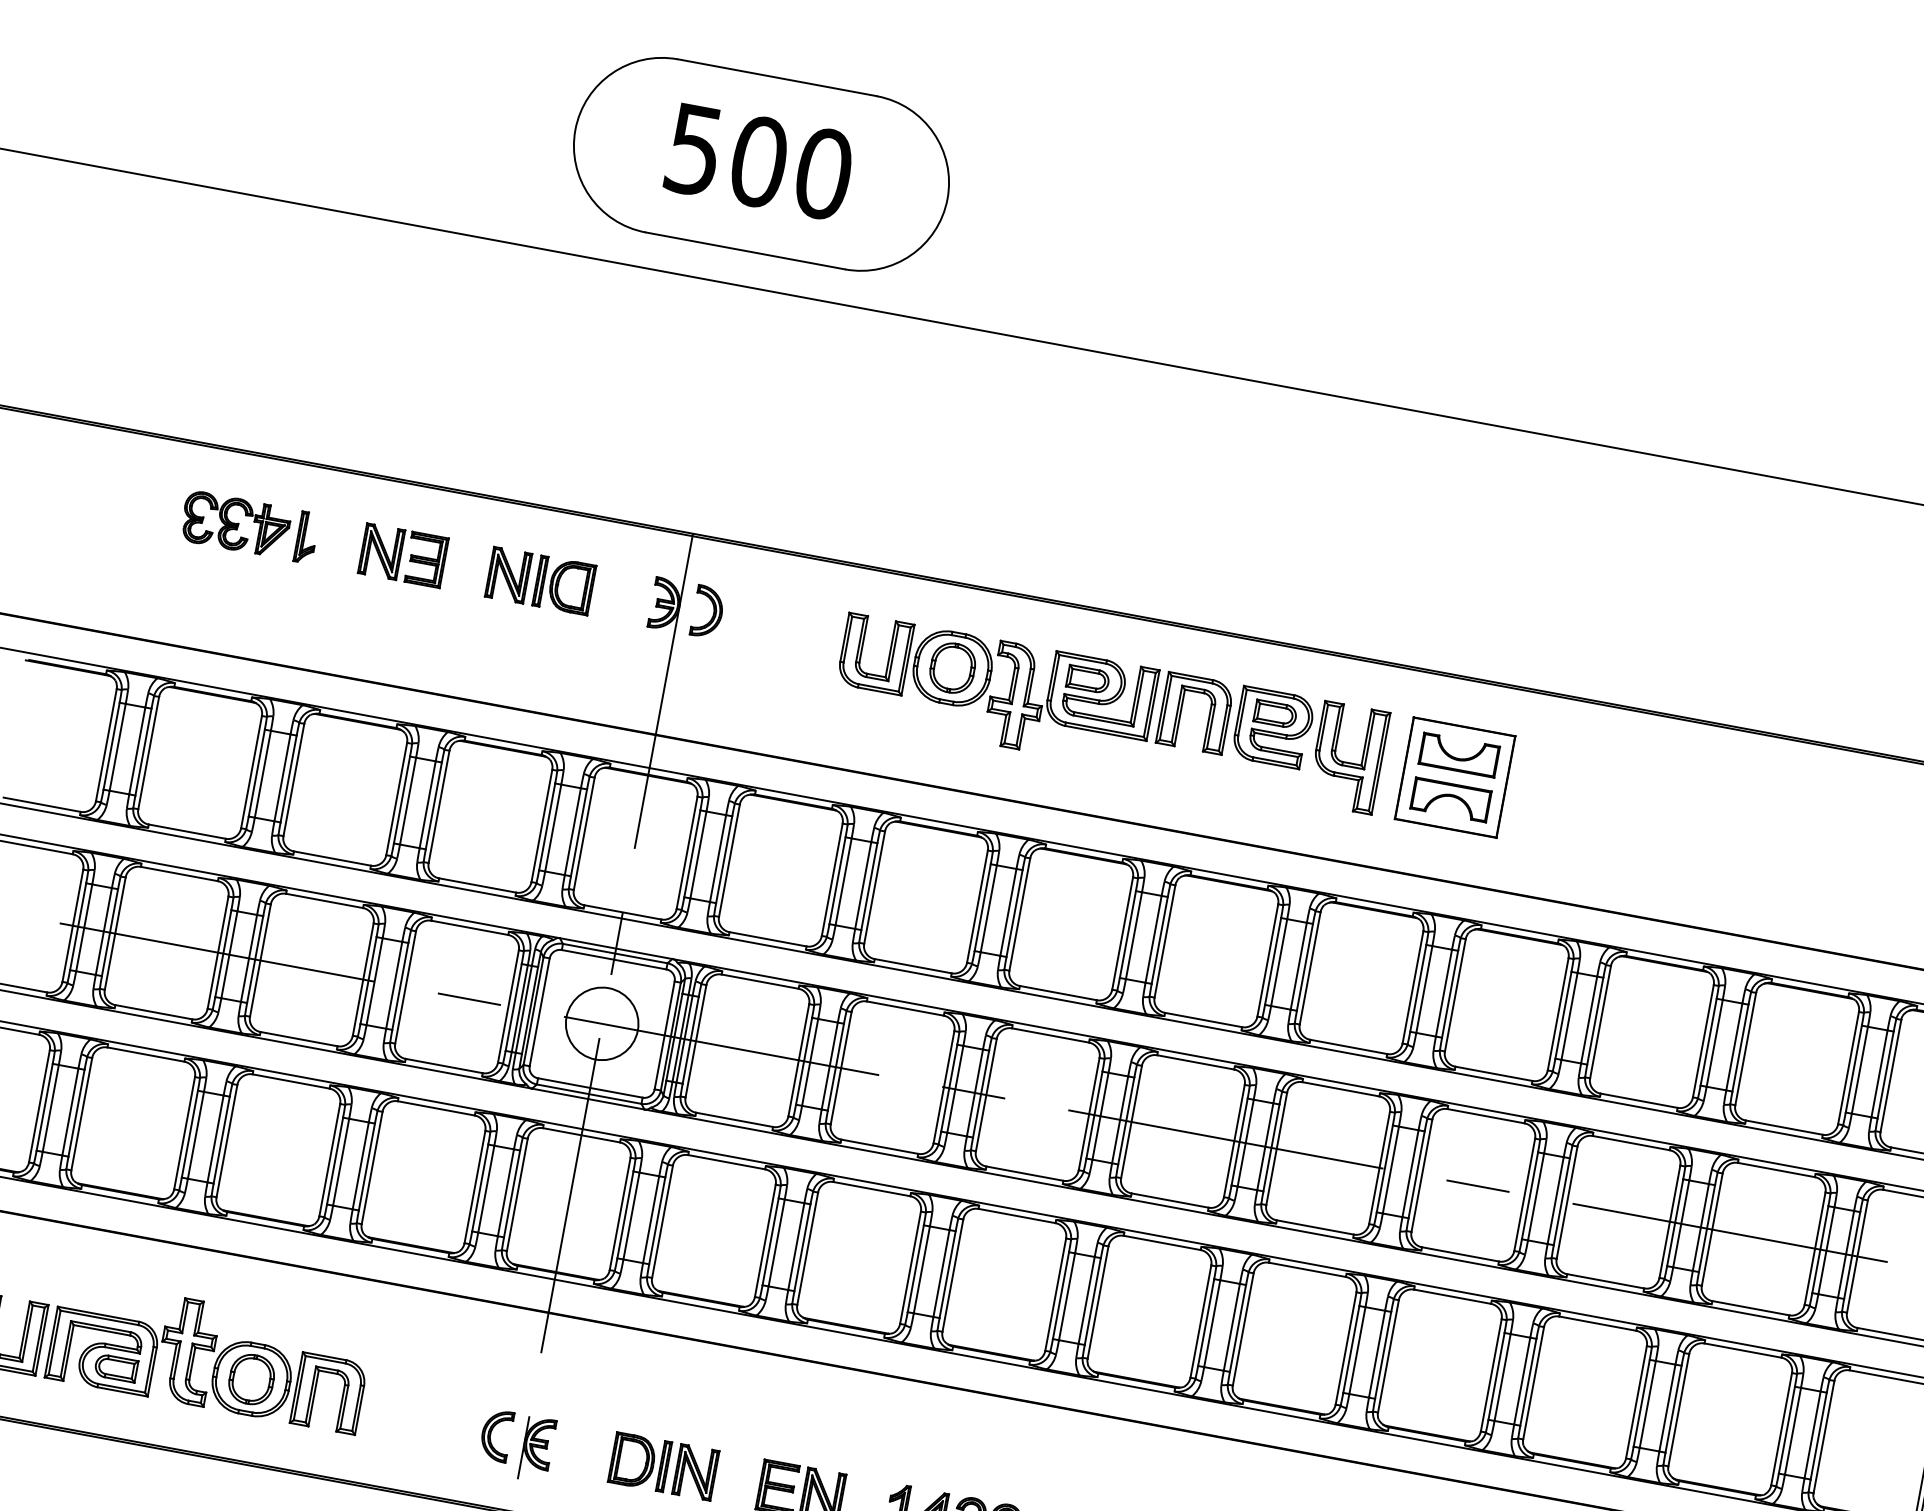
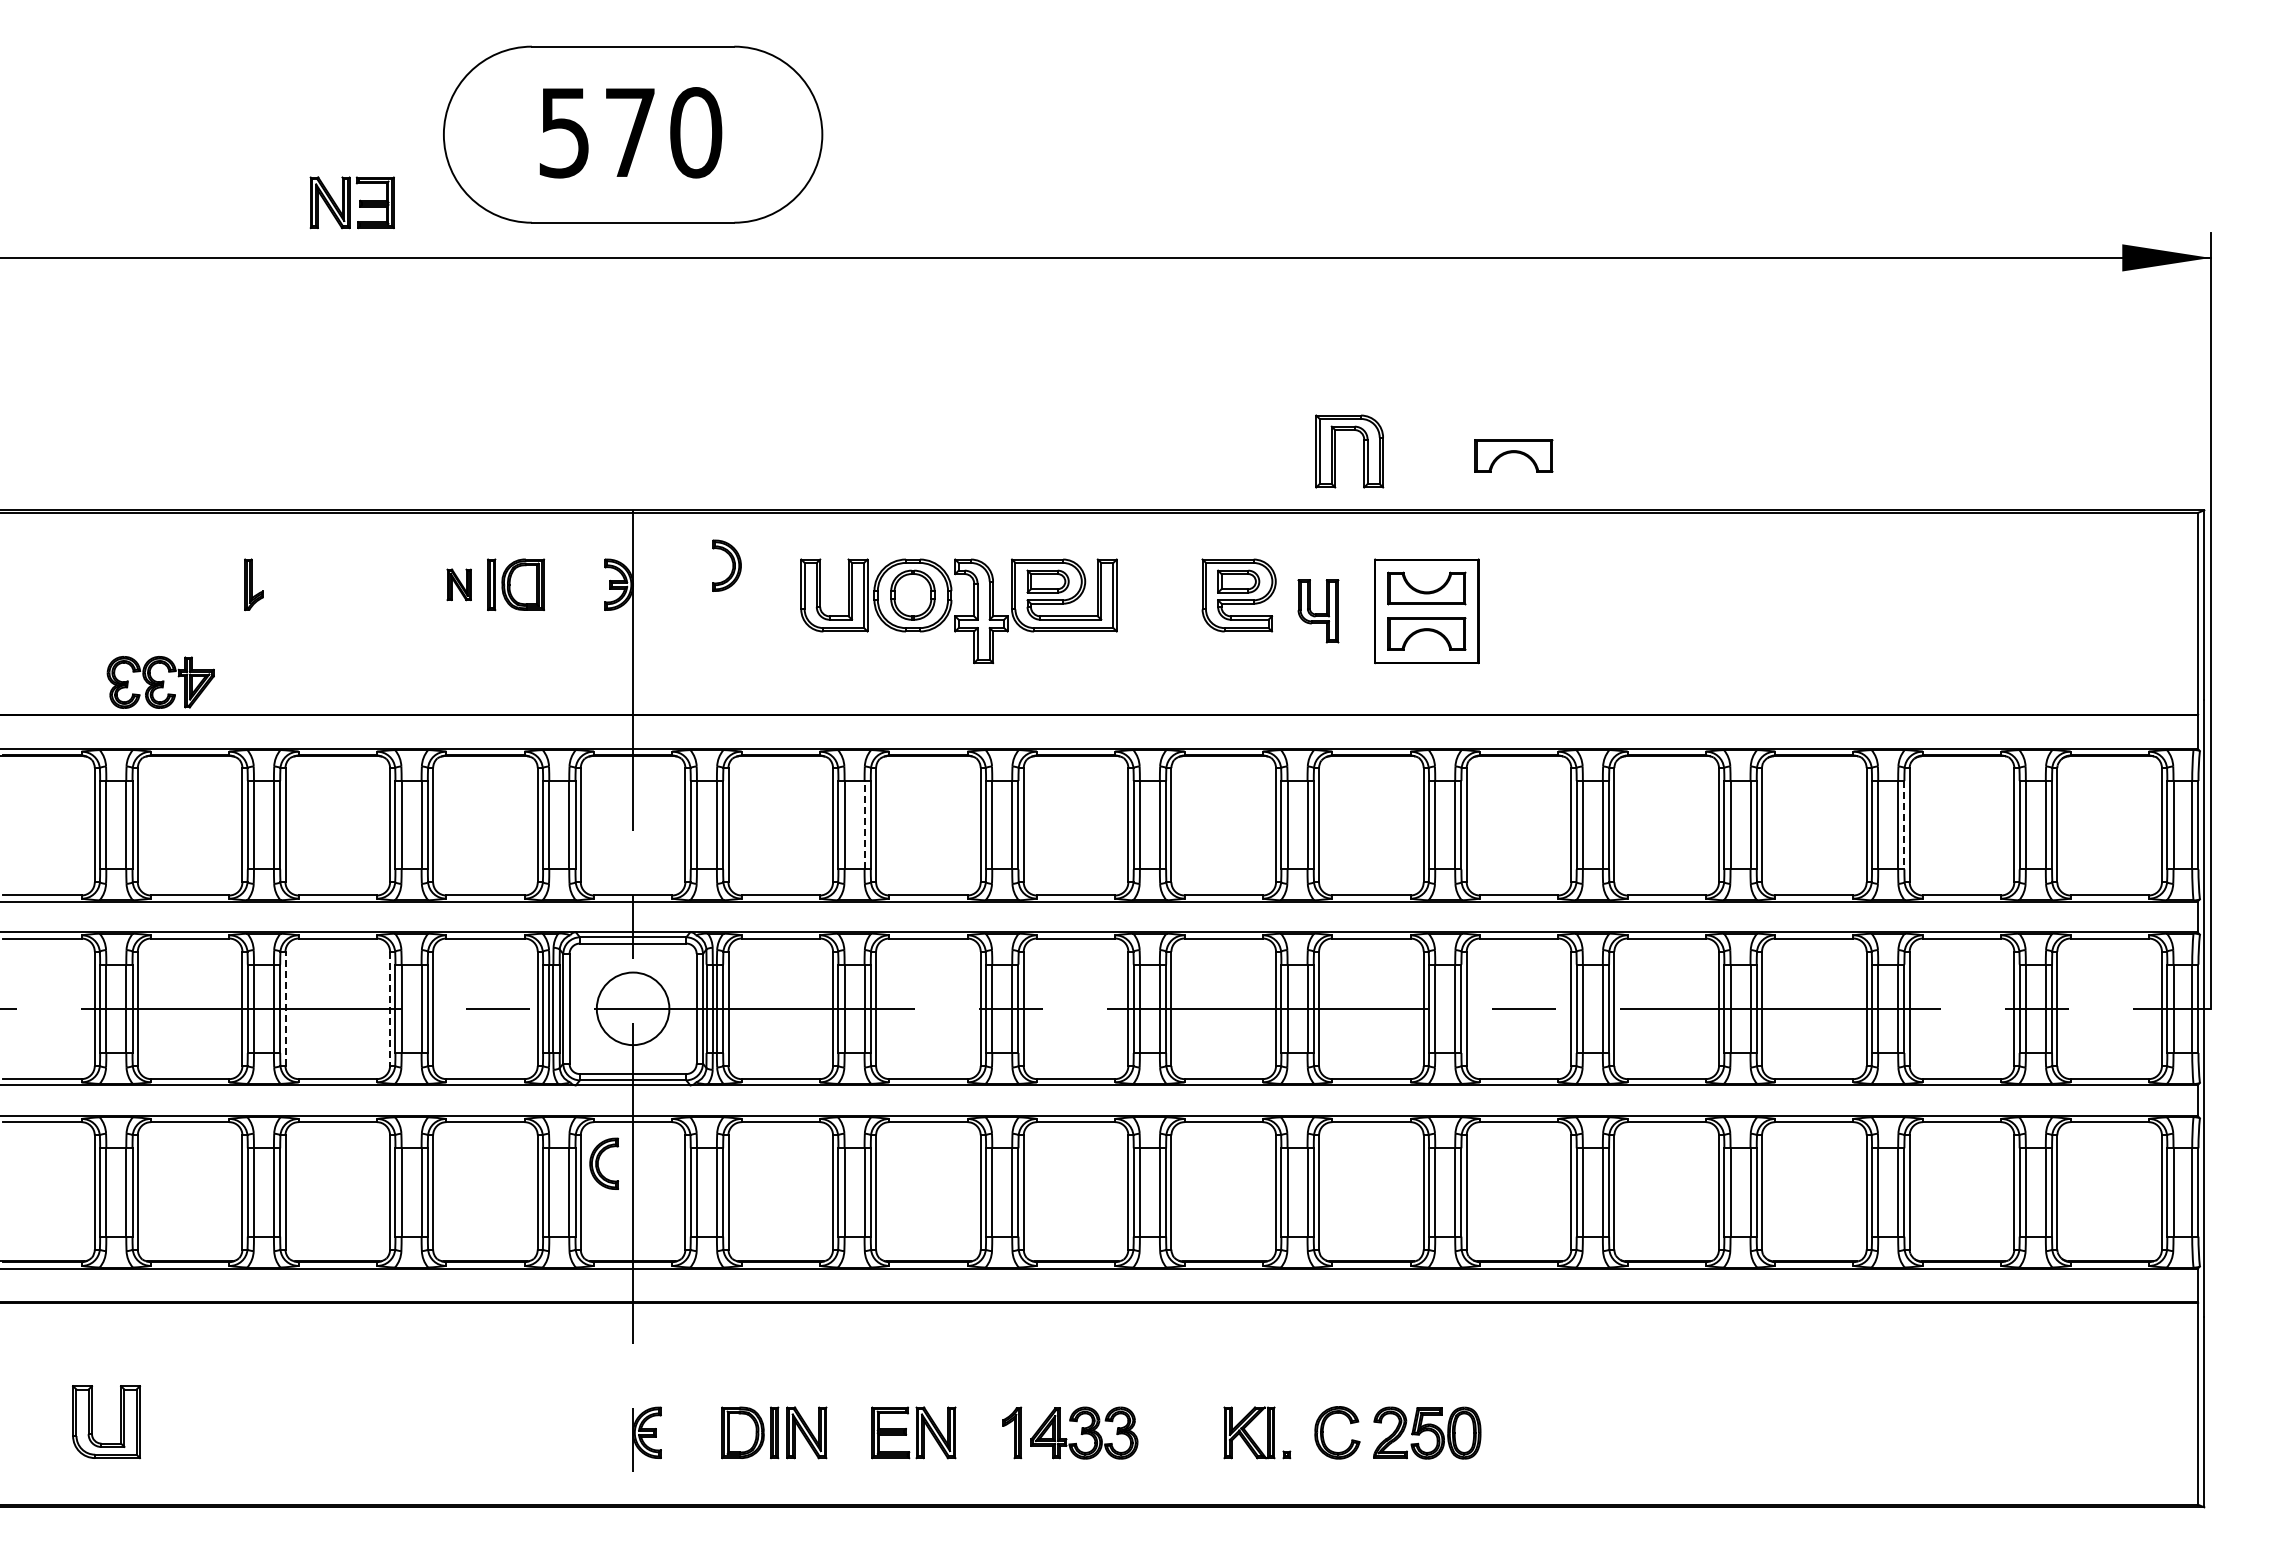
text: (759, 161) -> (630, 132), 500 -> 570
part: (235, 524) -> (160, 682), moved
part: (402, 555) -> (351, 202), moved
part: (507, 574) -> (458, 584), size x0.6
part: (707, 611) -> (726, 565), moved
part: (1568, 640) -> (1513, 455), added
part: (1181, 710) -> (1335, 451), moved
part: (1348, 758) -> (1318, 611), size x0.6
line: (863, 884) -> (864, 824), solid -> dashed
line: (260, 960) -> (285, 1008), solid -> dashed
line: (363, 980) -> (390, 1009), solid -> dashed
line: (1885, 1075) -> (1904, 825), solid -> dashed
part: (208, 1355) -> (306, 1406), removed
part: (495, 1435) -> (603, 1163), moved

